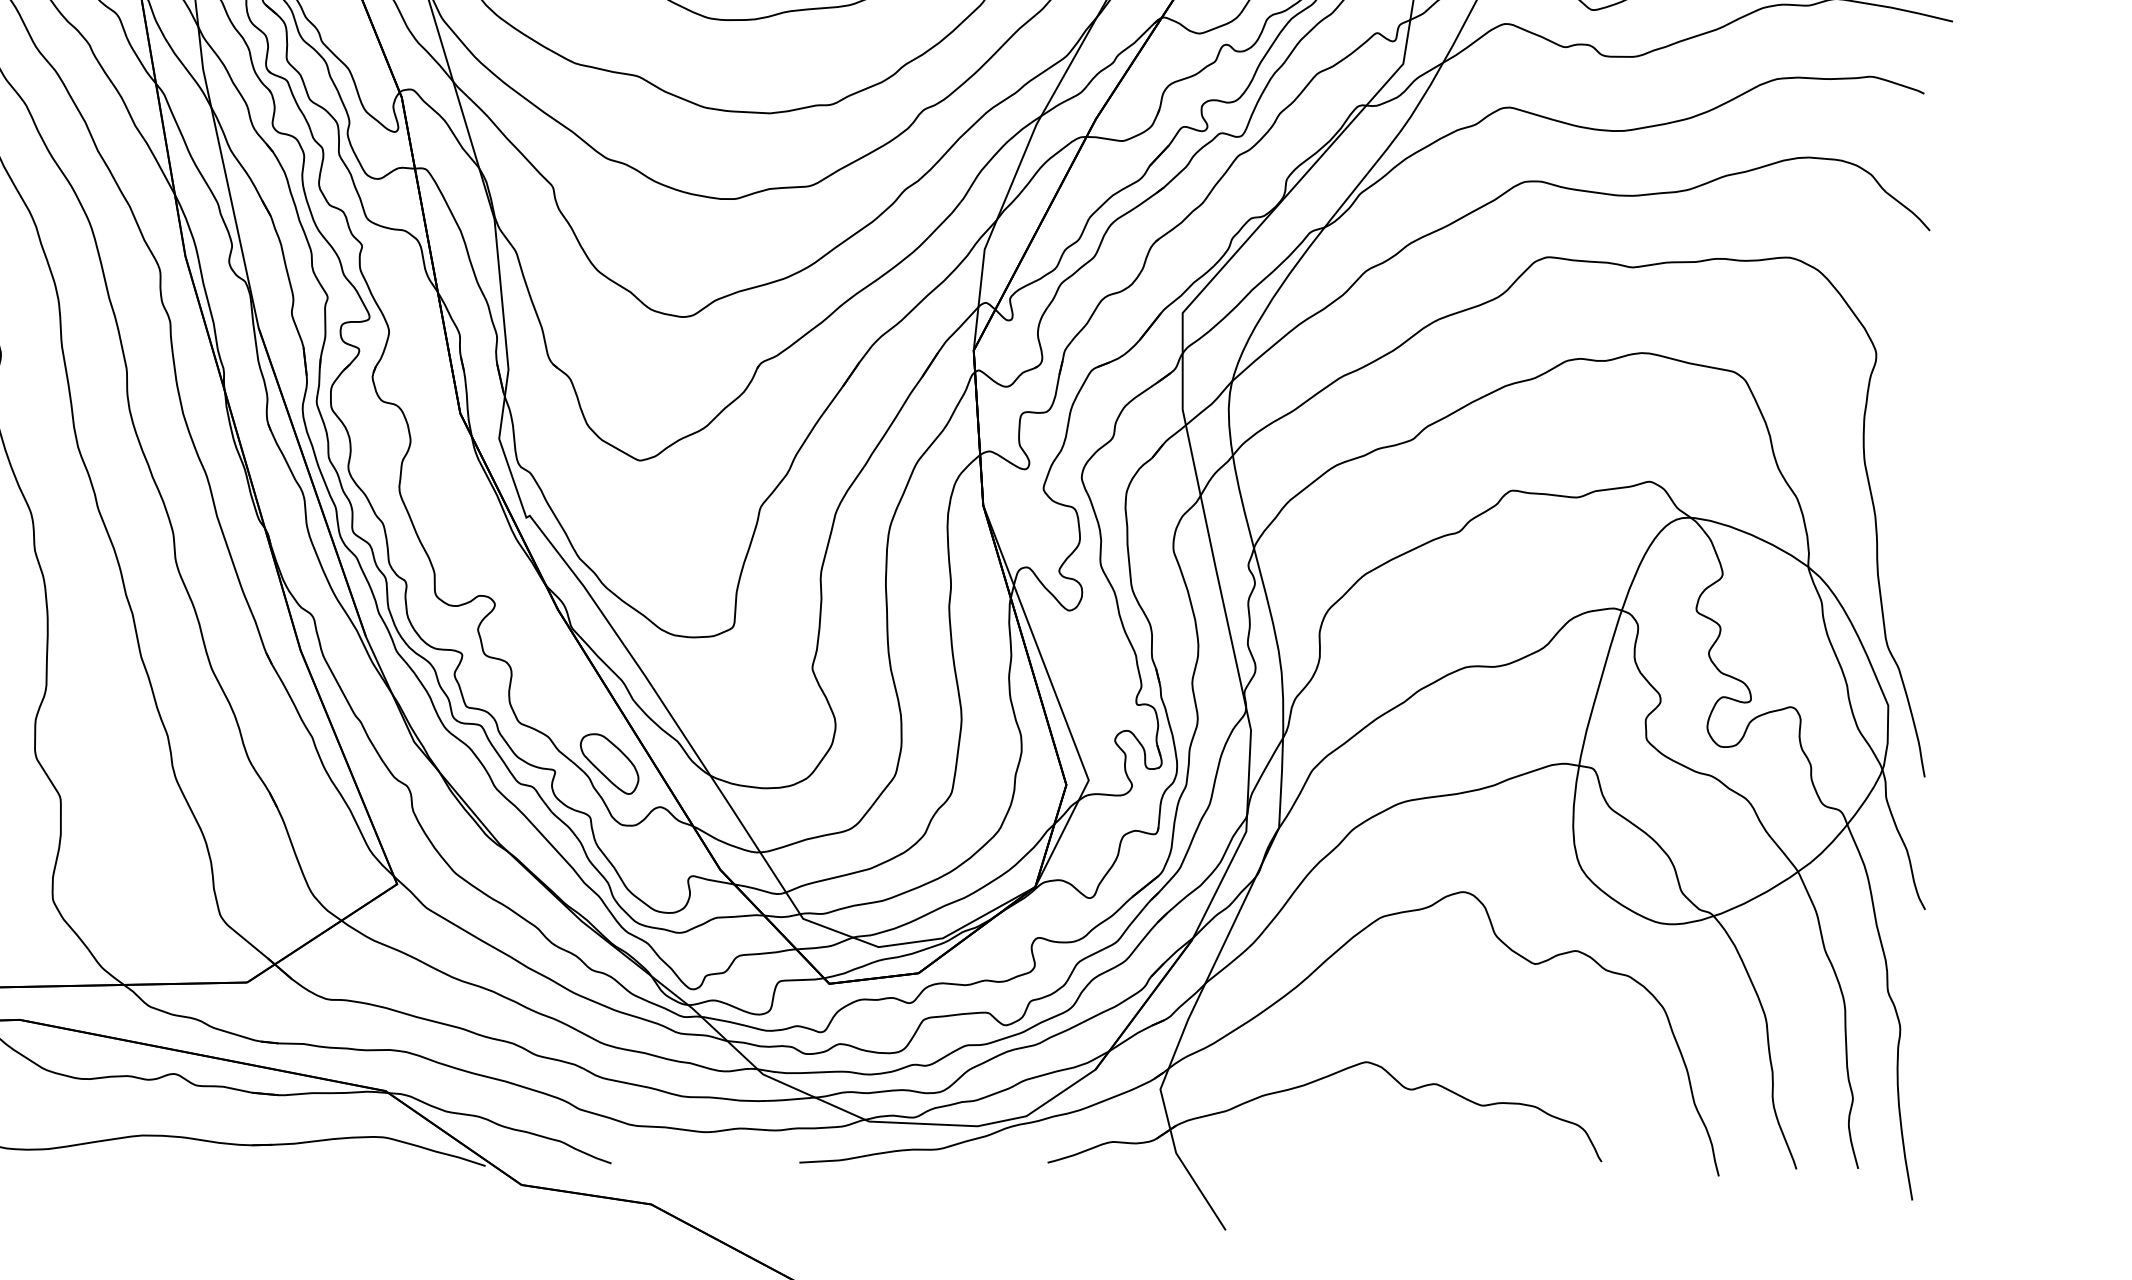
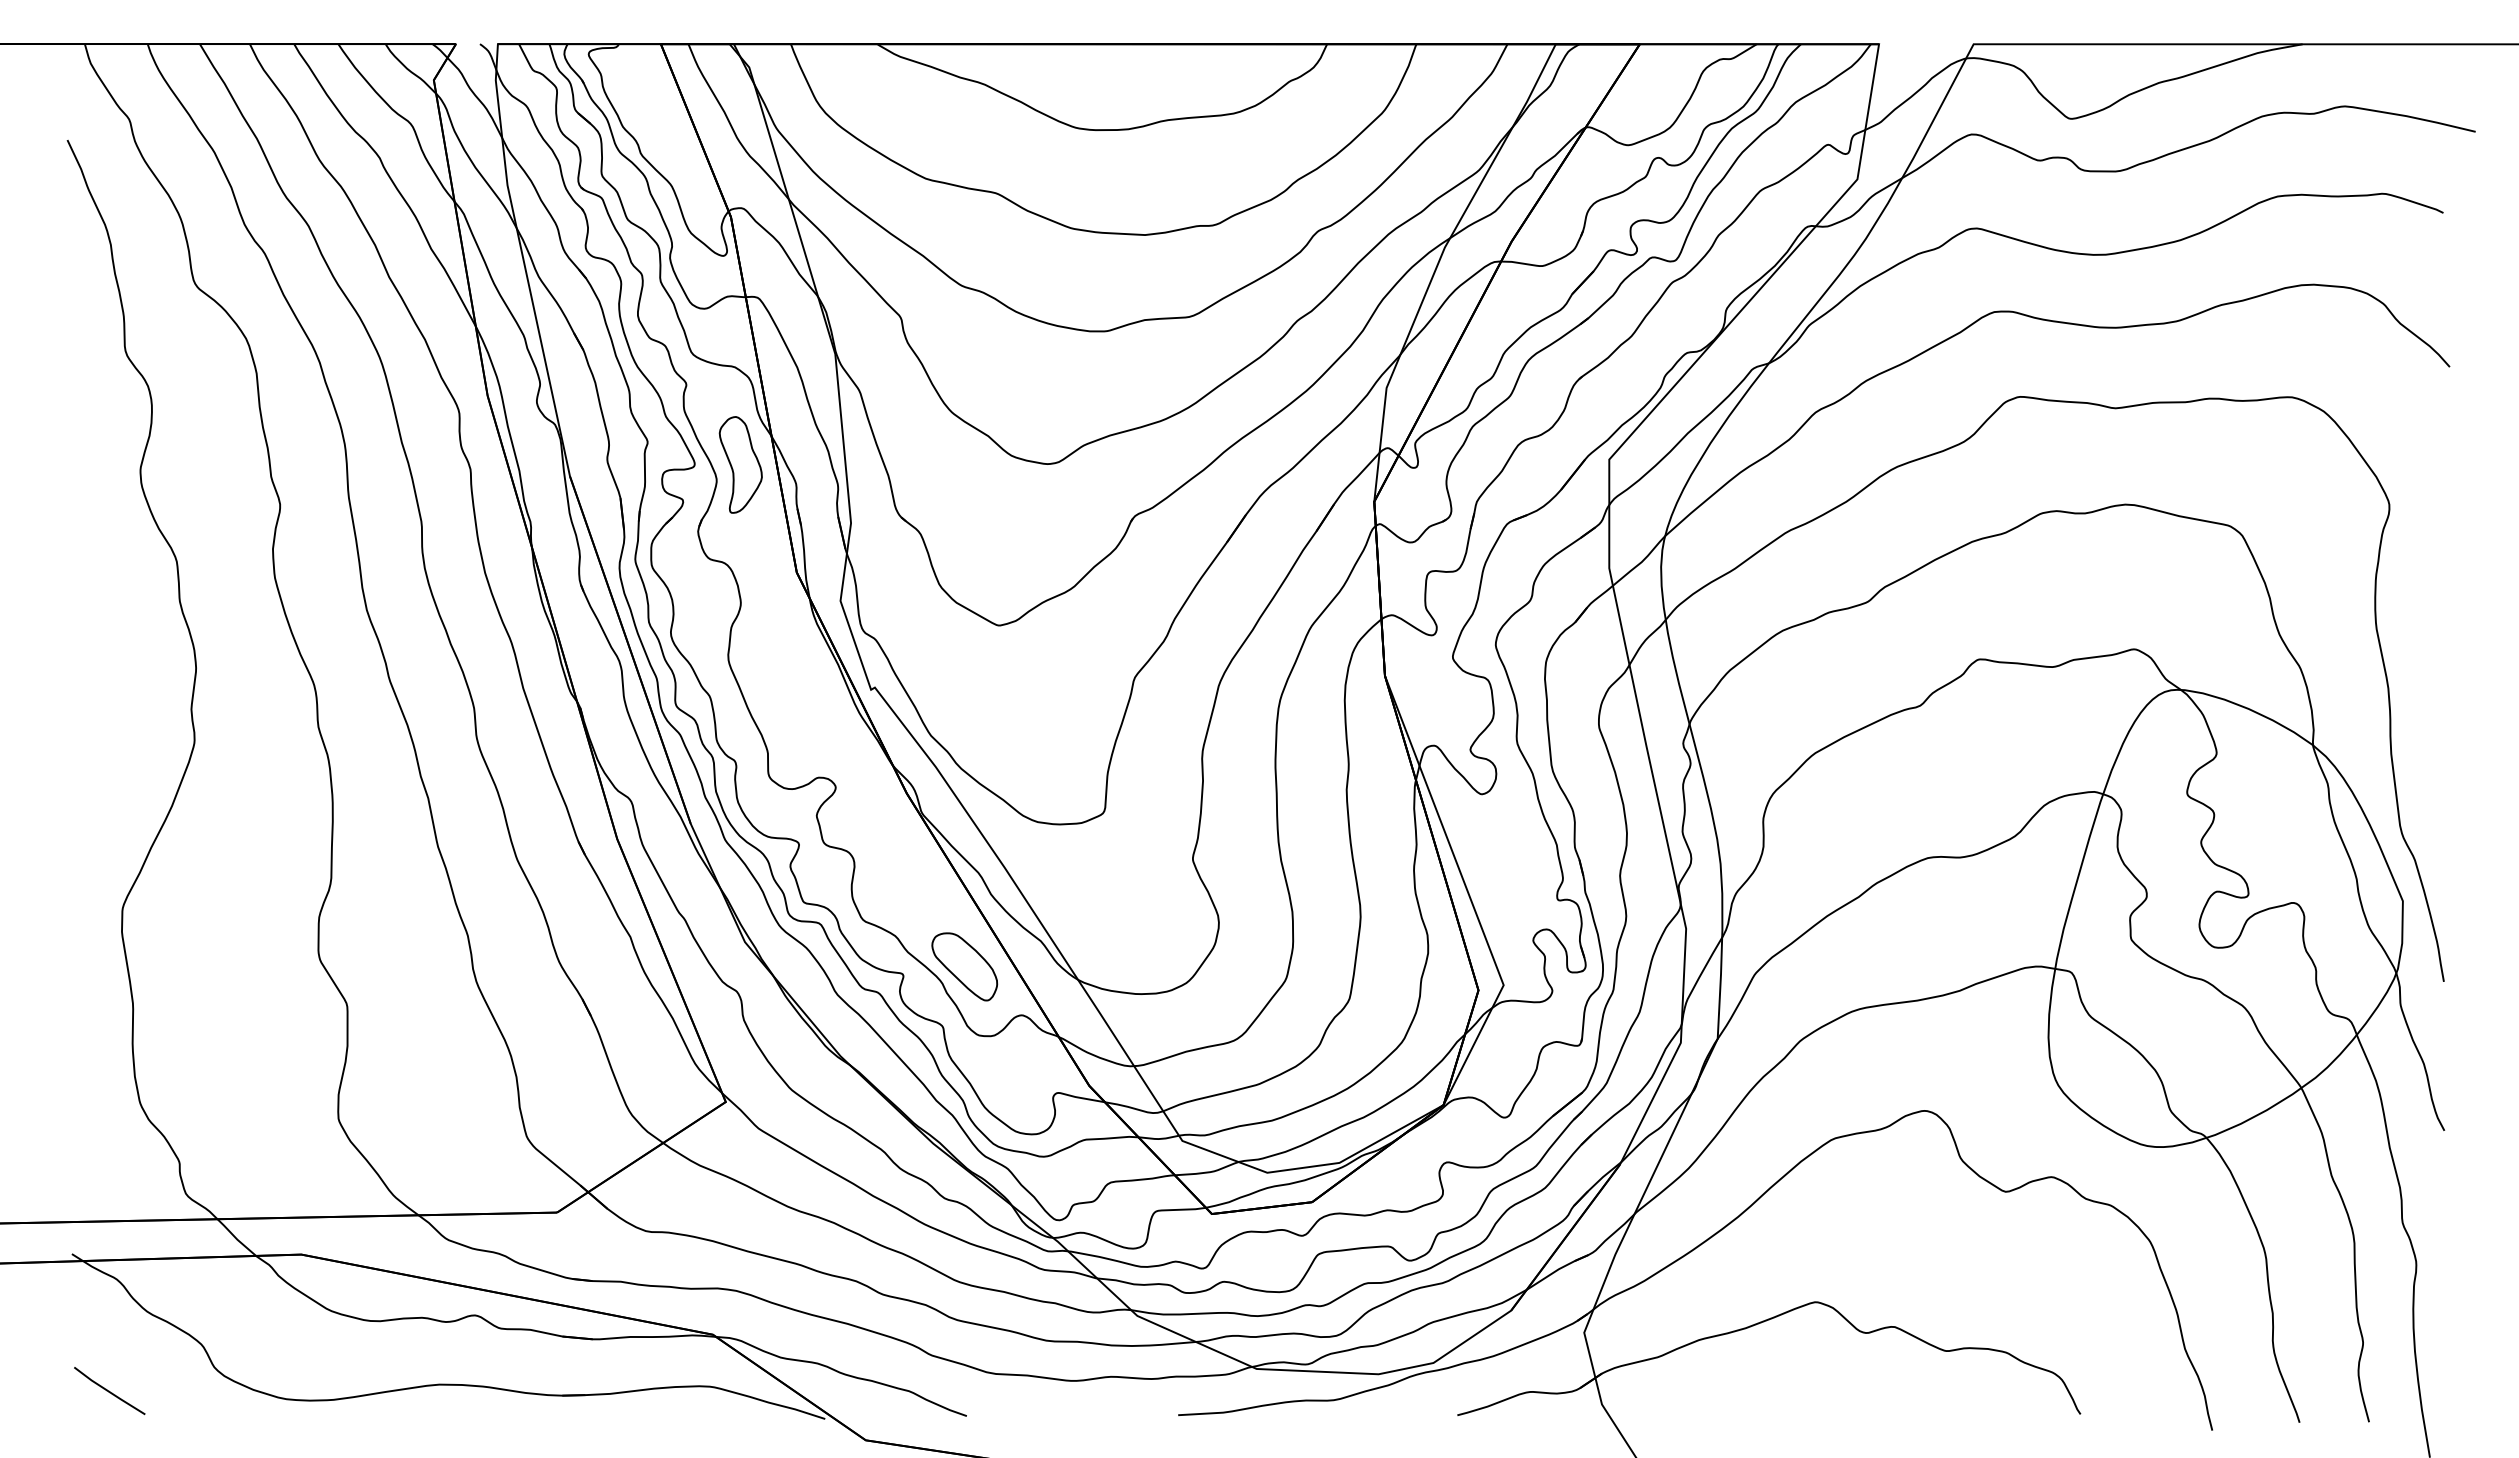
part: (410, 317) -> (740, 464), added

